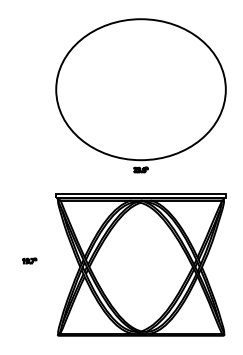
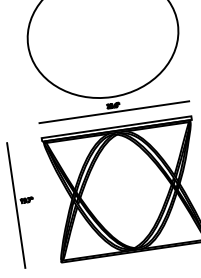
line: (140, 177) -> (113, 112), added
line: (17, 264) -> (16, 204), added

